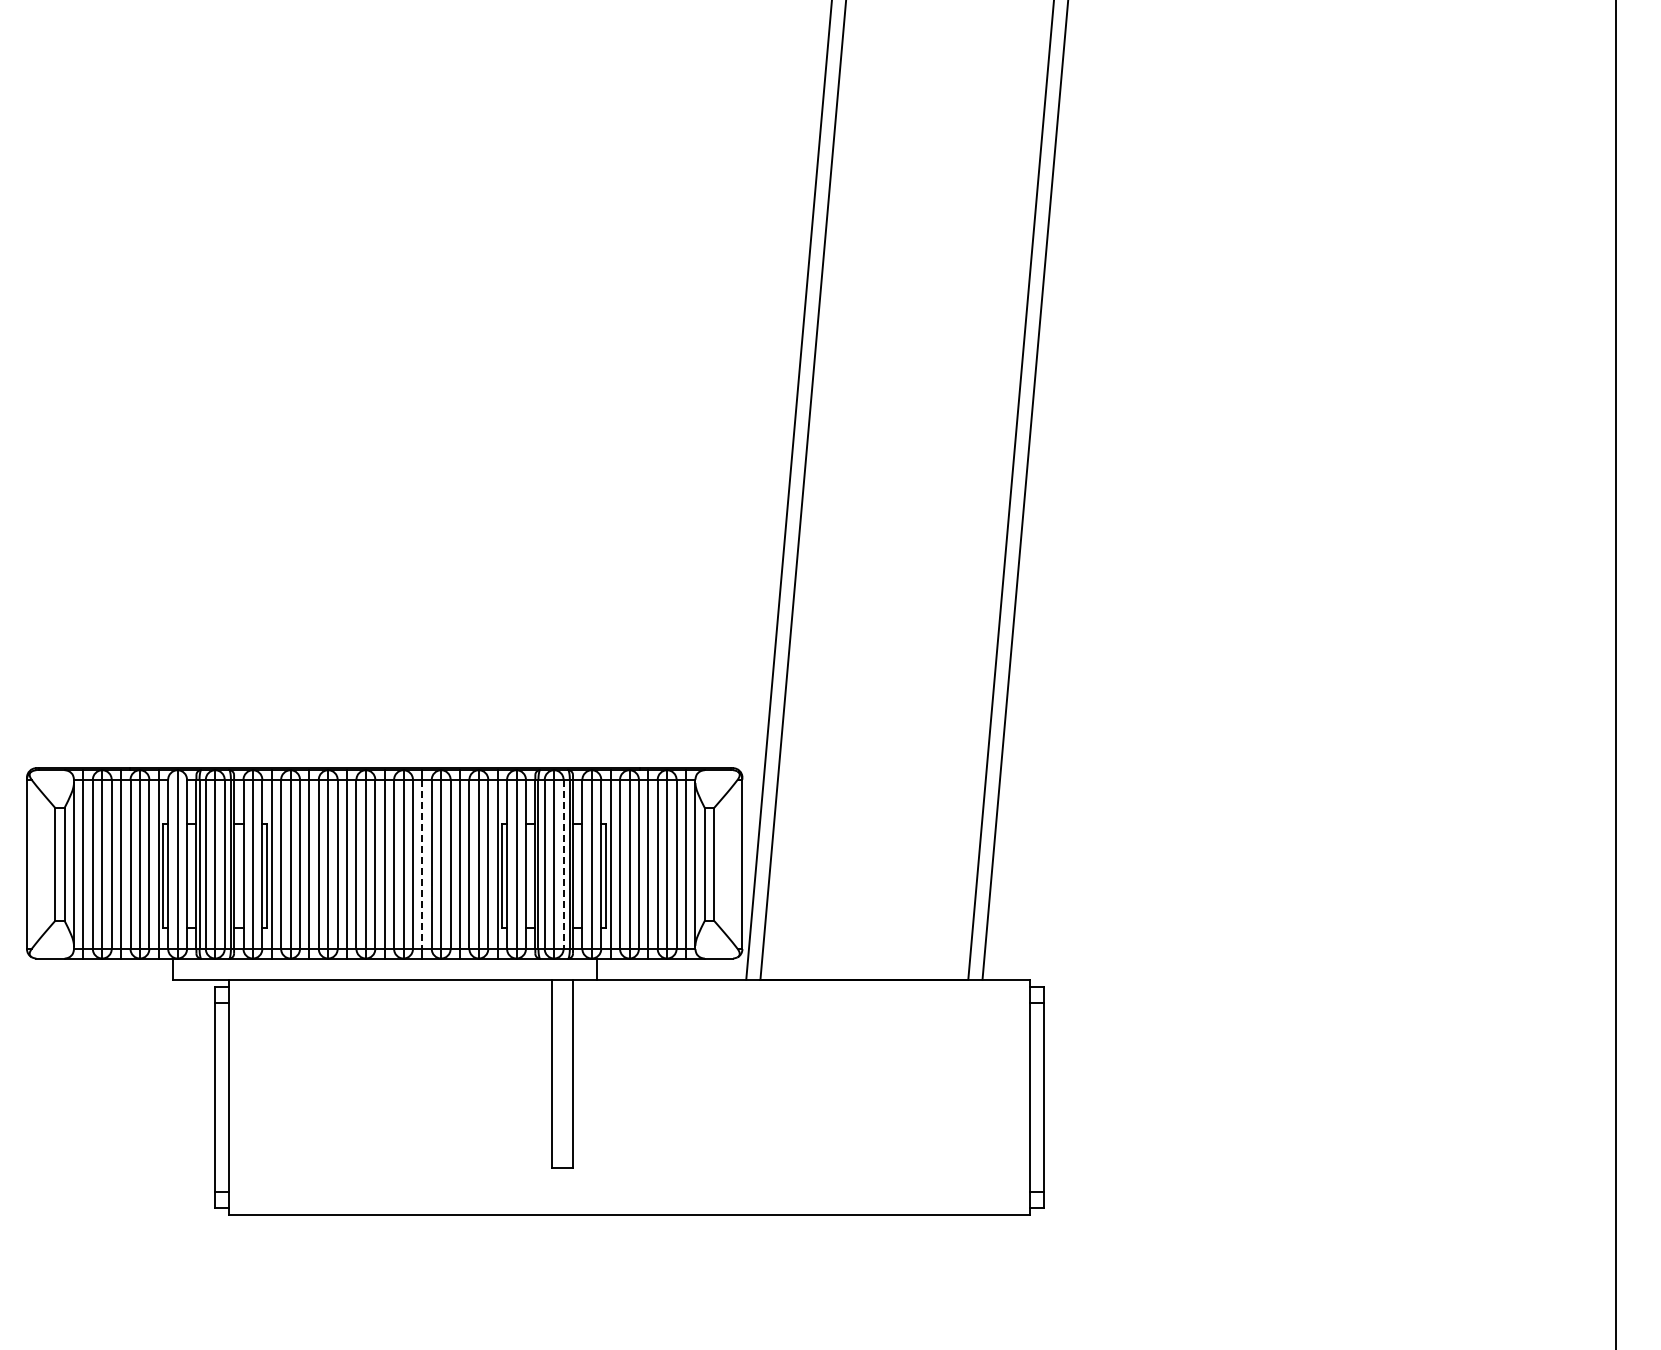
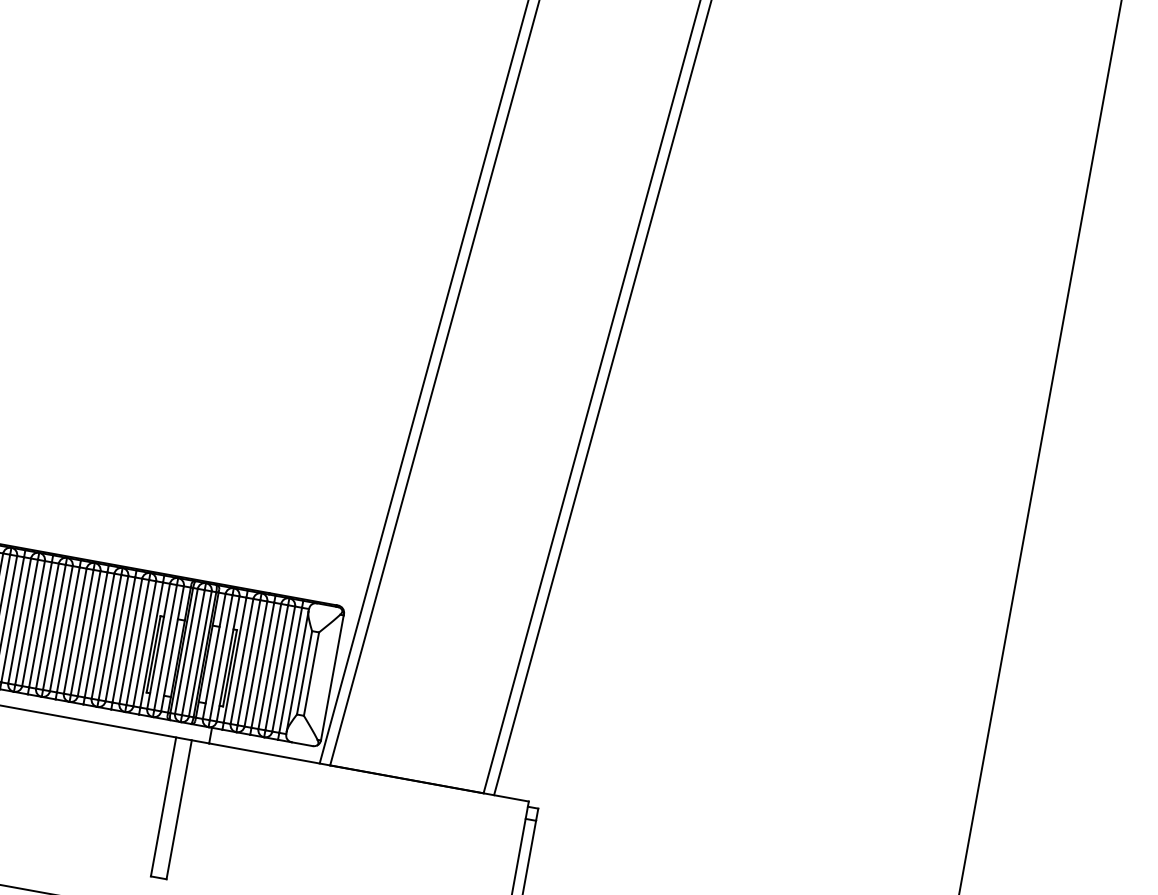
line: (422, 864) -> (96, 635), dashed -> solid
line: (563, 864) -> (200, 653), dashed -> solid

